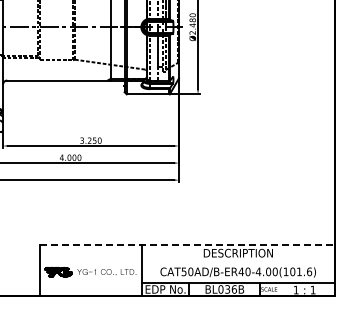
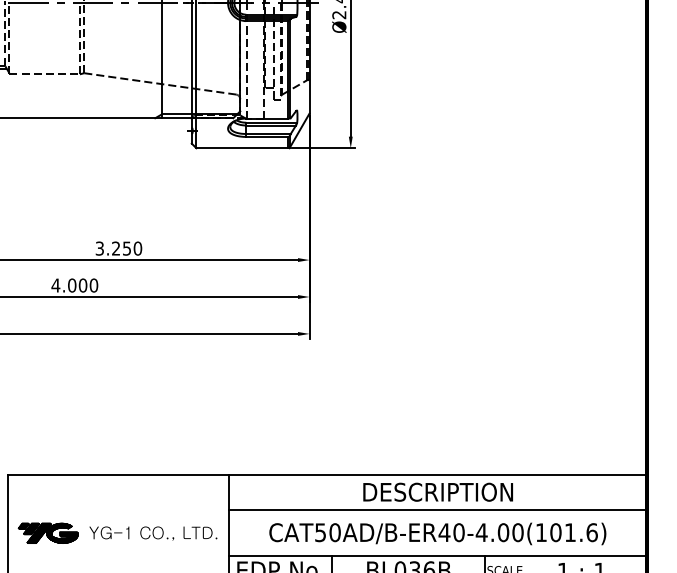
line: (187, 245) -> (327, 475), dashed -> solid
line: (237, 261) -> (436, 510), added

